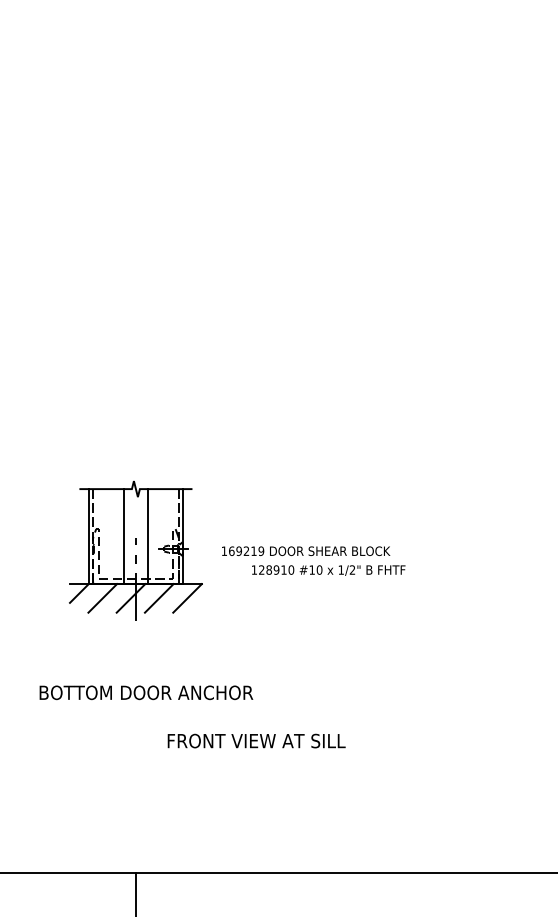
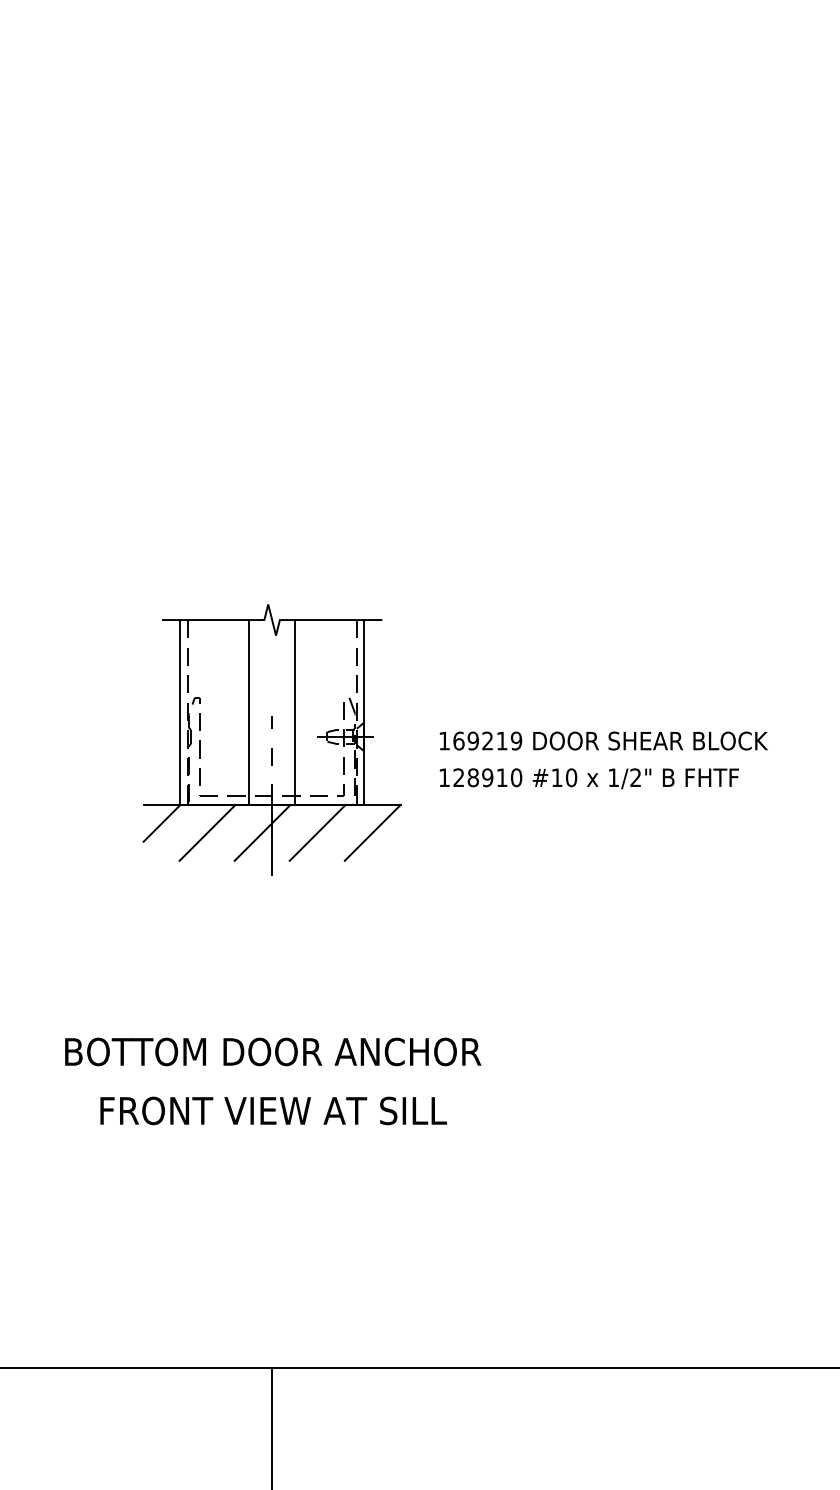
text: (328, 570) -> (588, 778), moved
text: (146, 692) -> (273, 1051), moved
text: (256, 740) -> (273, 1109), moved

